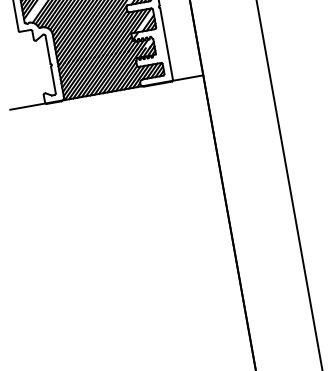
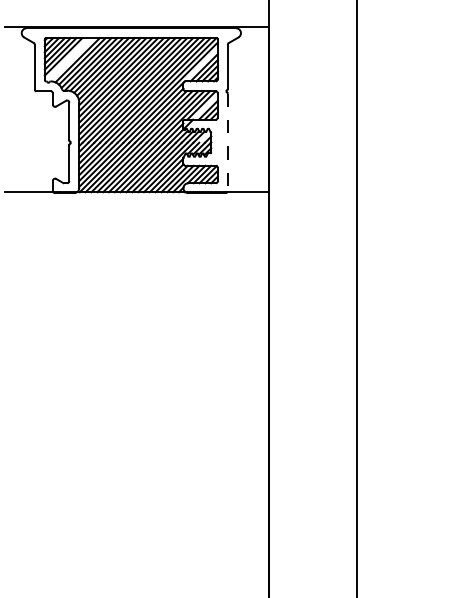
line: (166, 44) -> (227, 142), solid -> dashed

